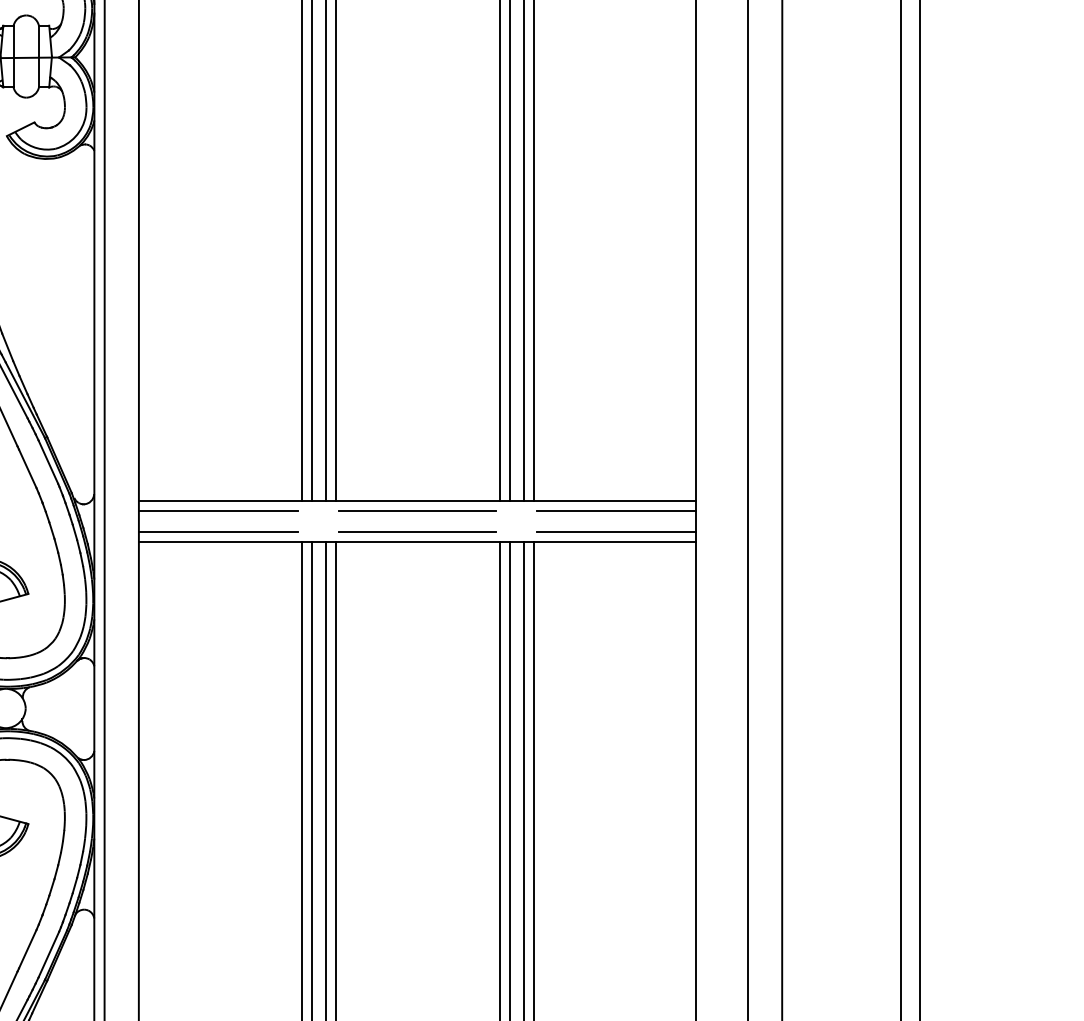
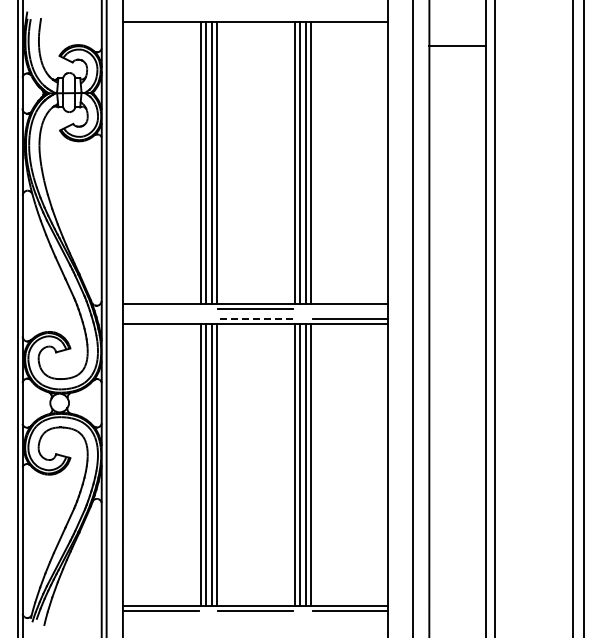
line: (217, 512) -> (160, 309), removed
line: (616, 512) -> (350, 309), removed
line: (217, 530) -> (160, 318), removed
line: (417, 530) -> (255, 318), solid -> dashed

